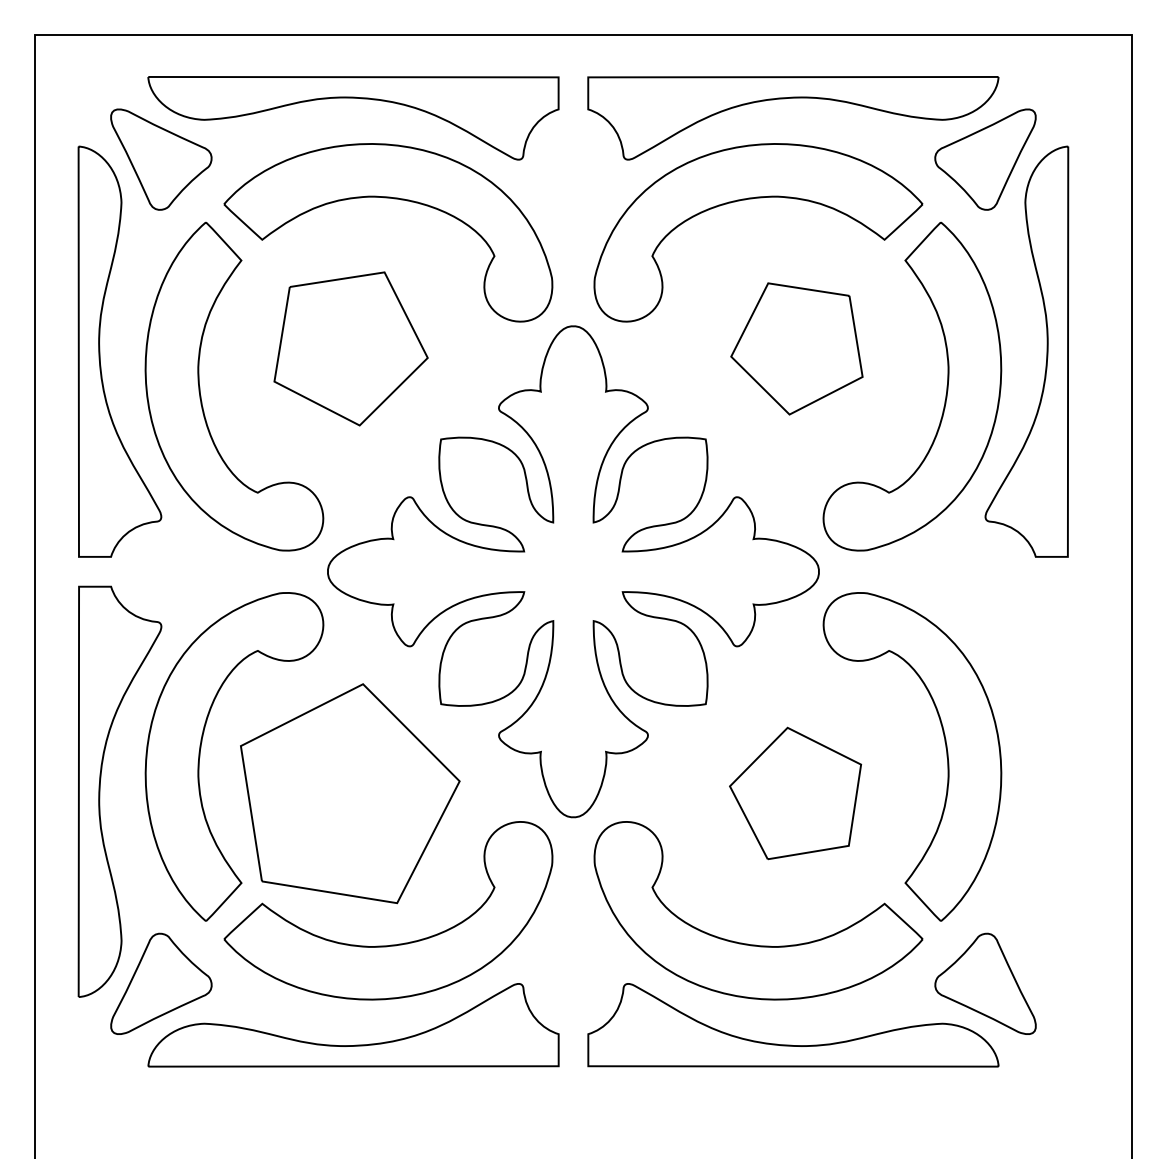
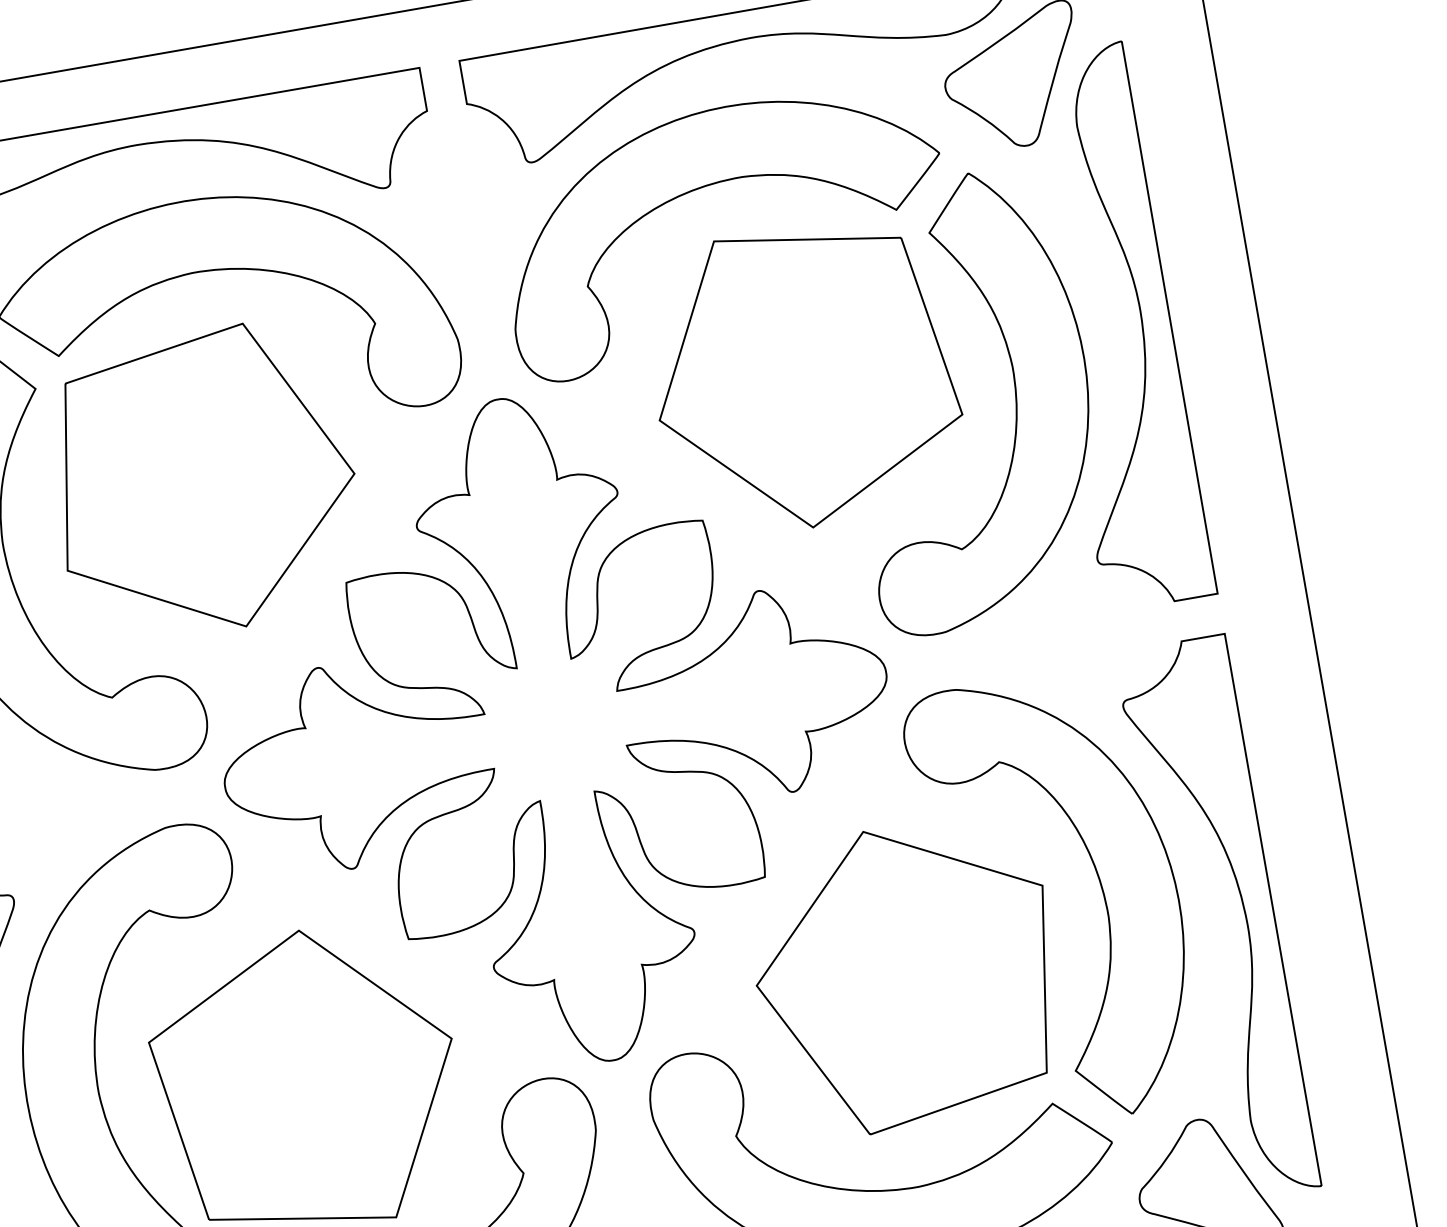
part: (350, 348) -> (203, 481), size x1.43
part: (796, 348) -> (803, 376), size x1.67
part: (1046, 791) -> (1244, 914), added
part: (795, 793) -> (906, 976), size x1.67

